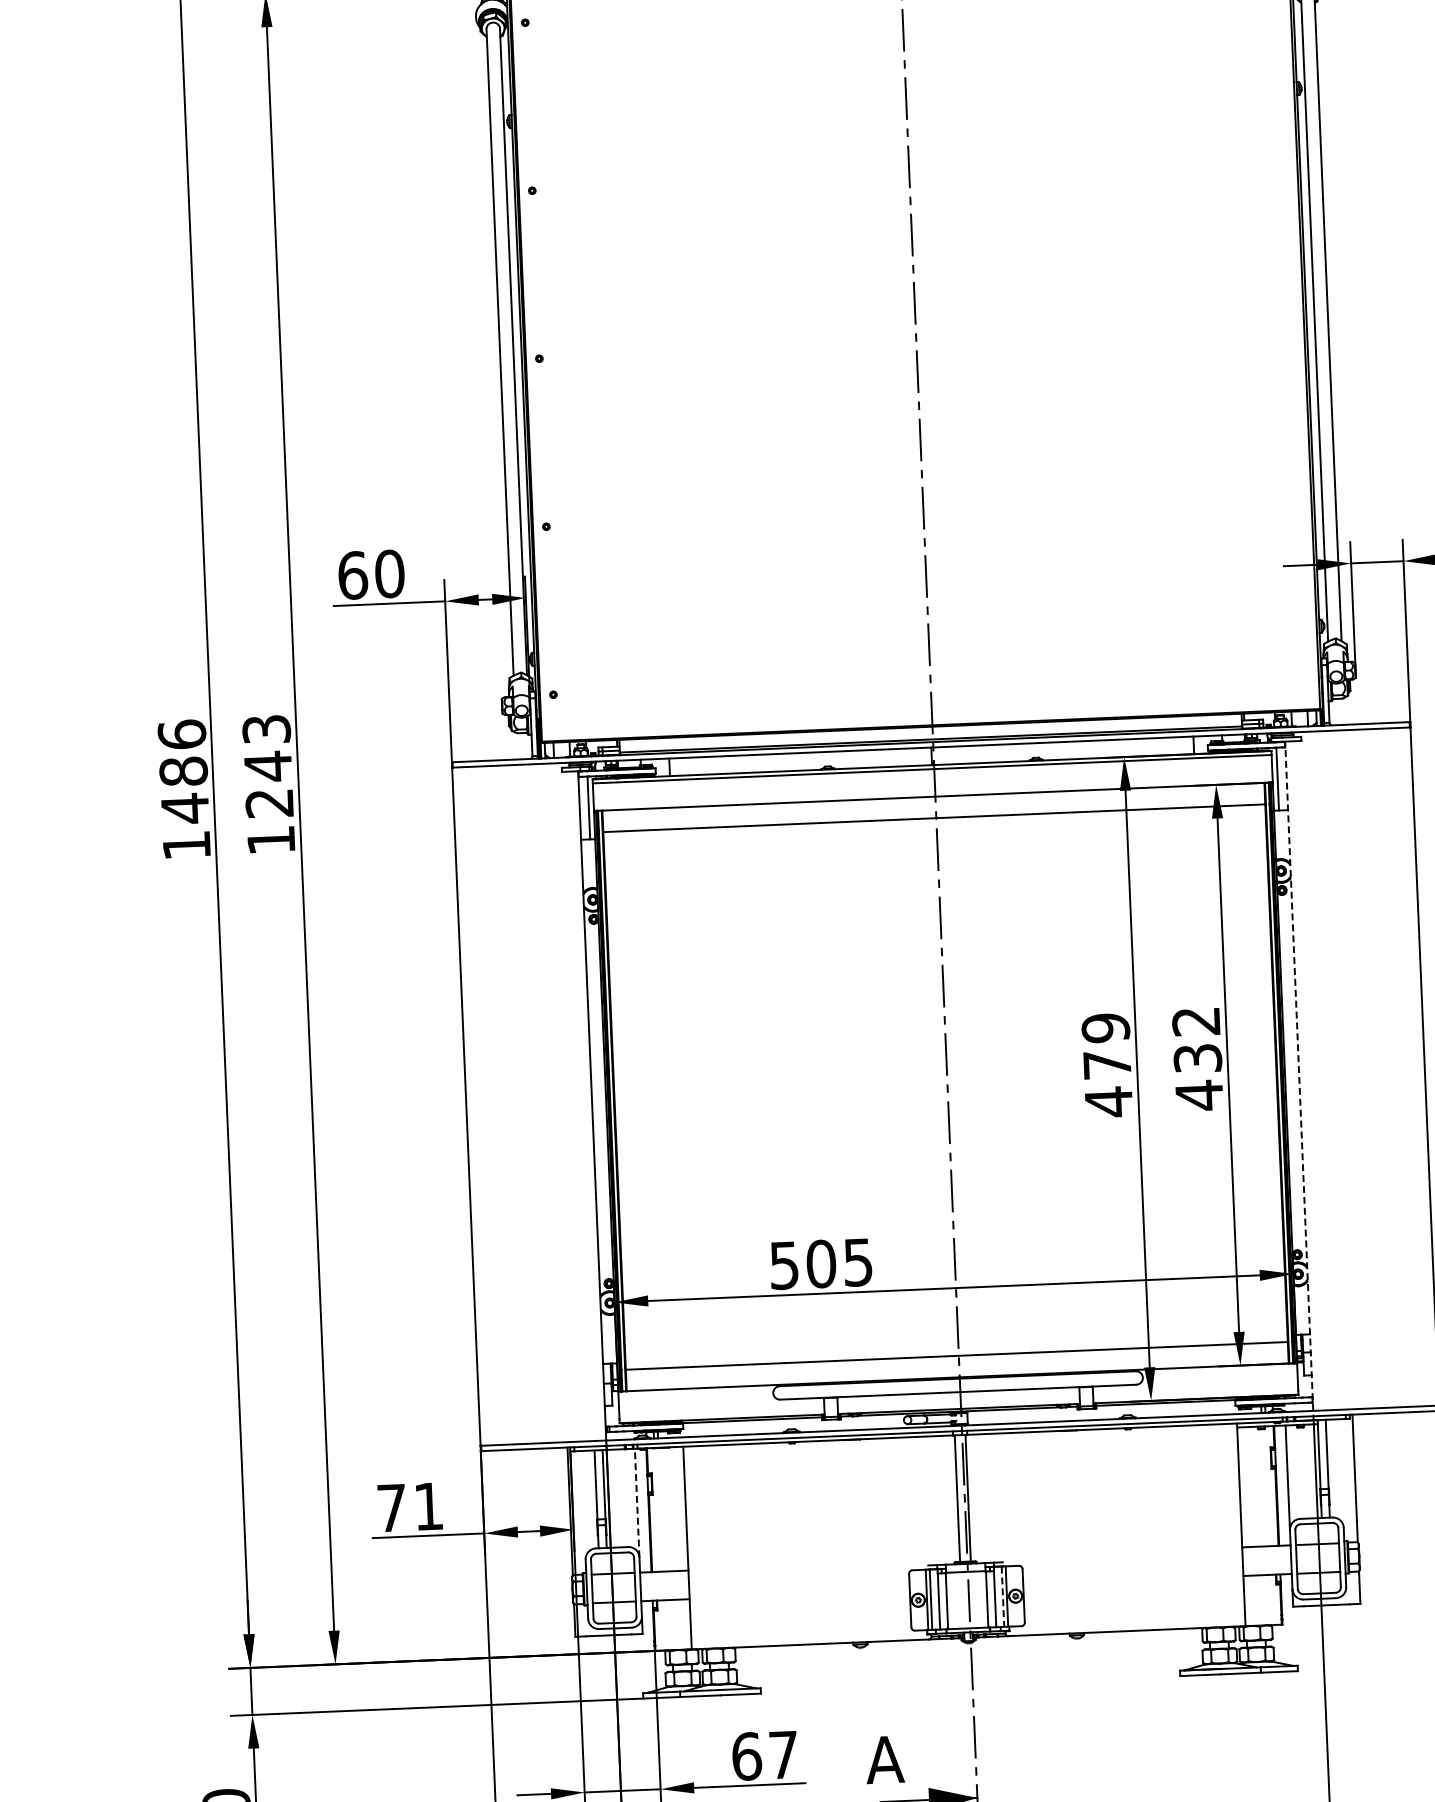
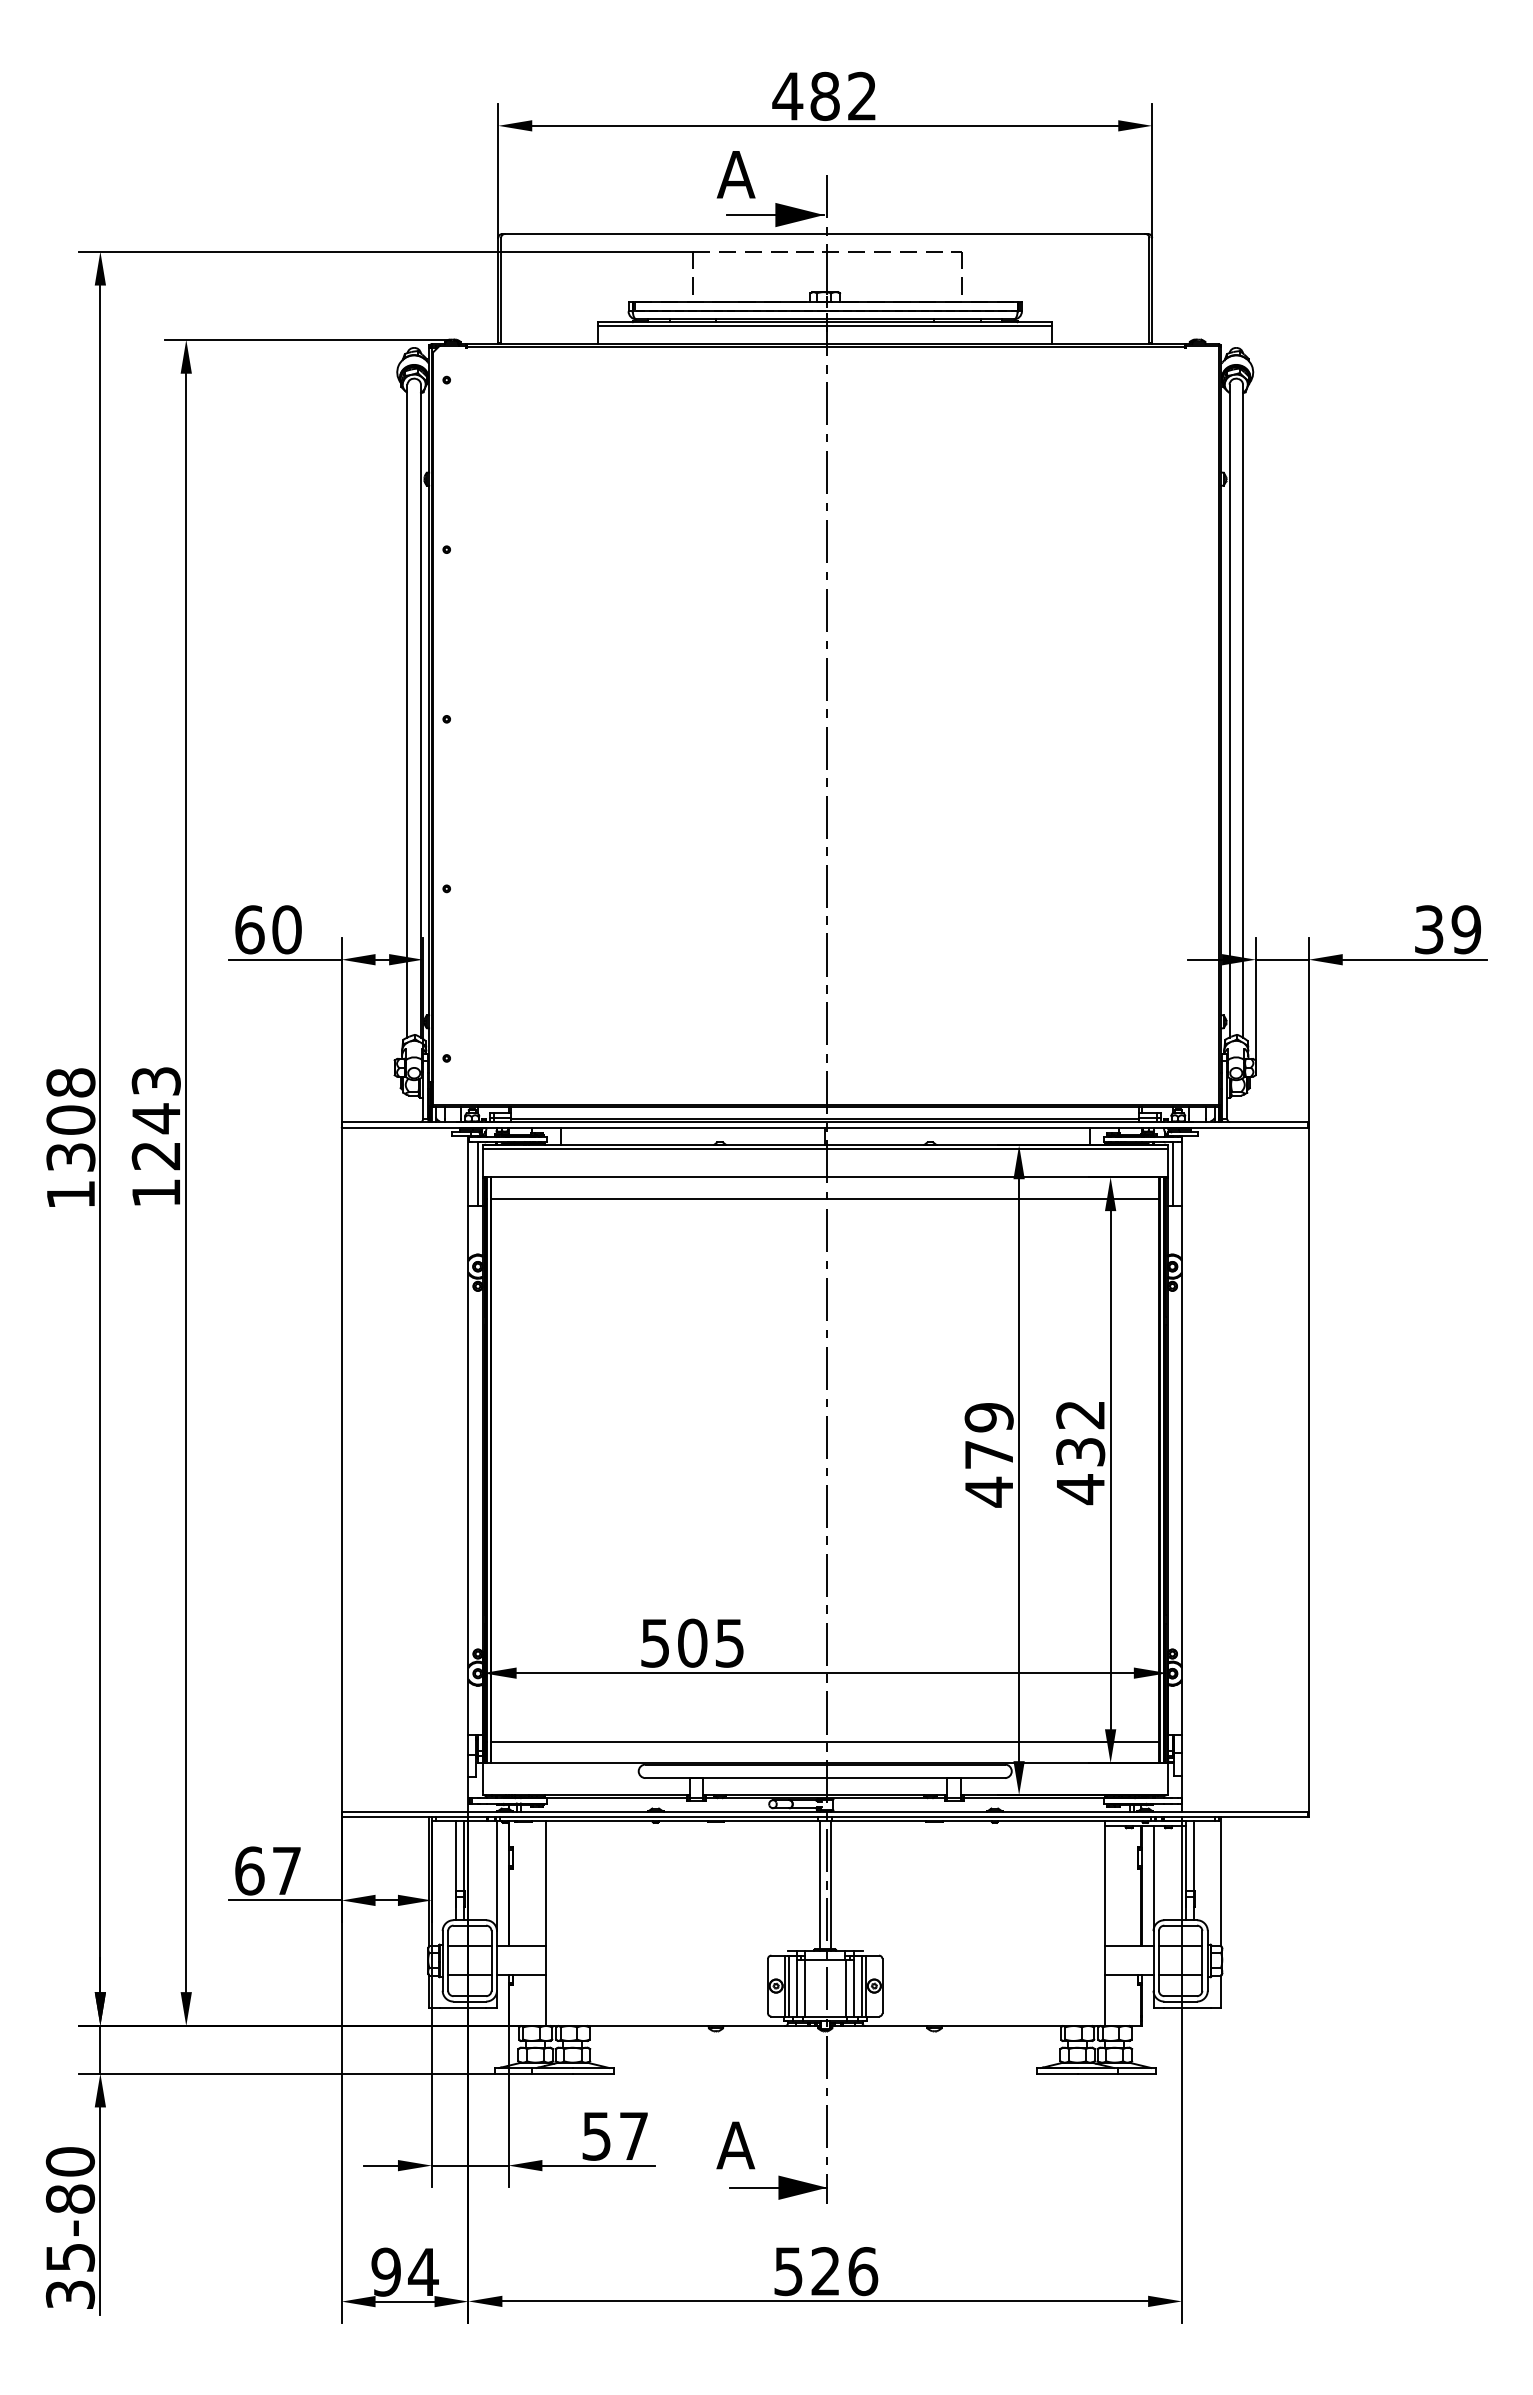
text: (183, 771) -> (70, 1120), 1486 -> 1308
line: (1299, 1076) -> (1182, 1474), dashed -> solid
line: (636, 1503) -> (496, 1876), dashed -> solid
text: (409, 1506) -> (267, 1870), 71 -> 67
line: (1002, 1597) -> (861, 1986), dashed -> solid
text: (746, 1755) -> (596, 2135), 67 -> 57

